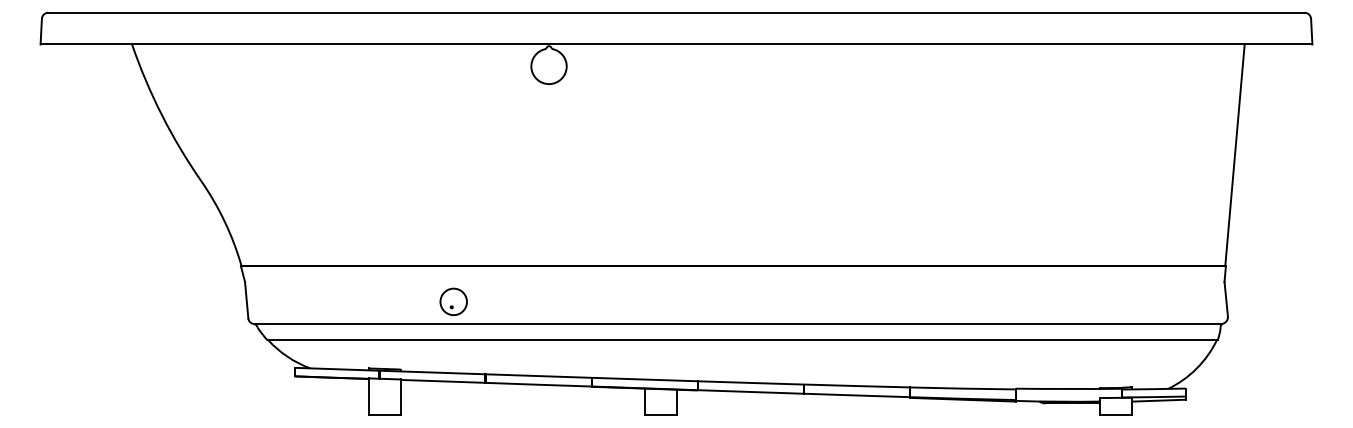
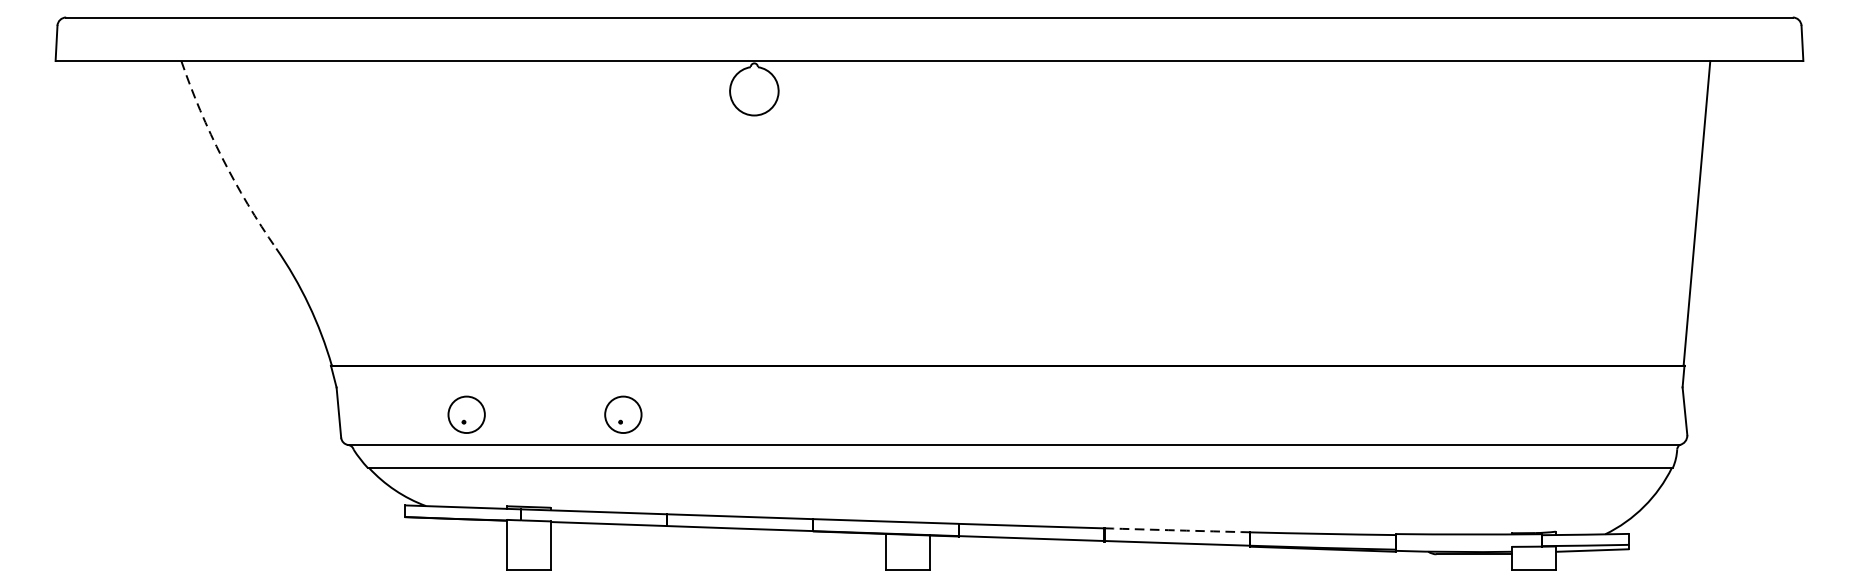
arc: (161, 115) -> (221, 158), solid -> dashed
part: (339, 301) -> (466, 414), added
arc: (856, 386) -> (1176, 531), solid -> dashed

